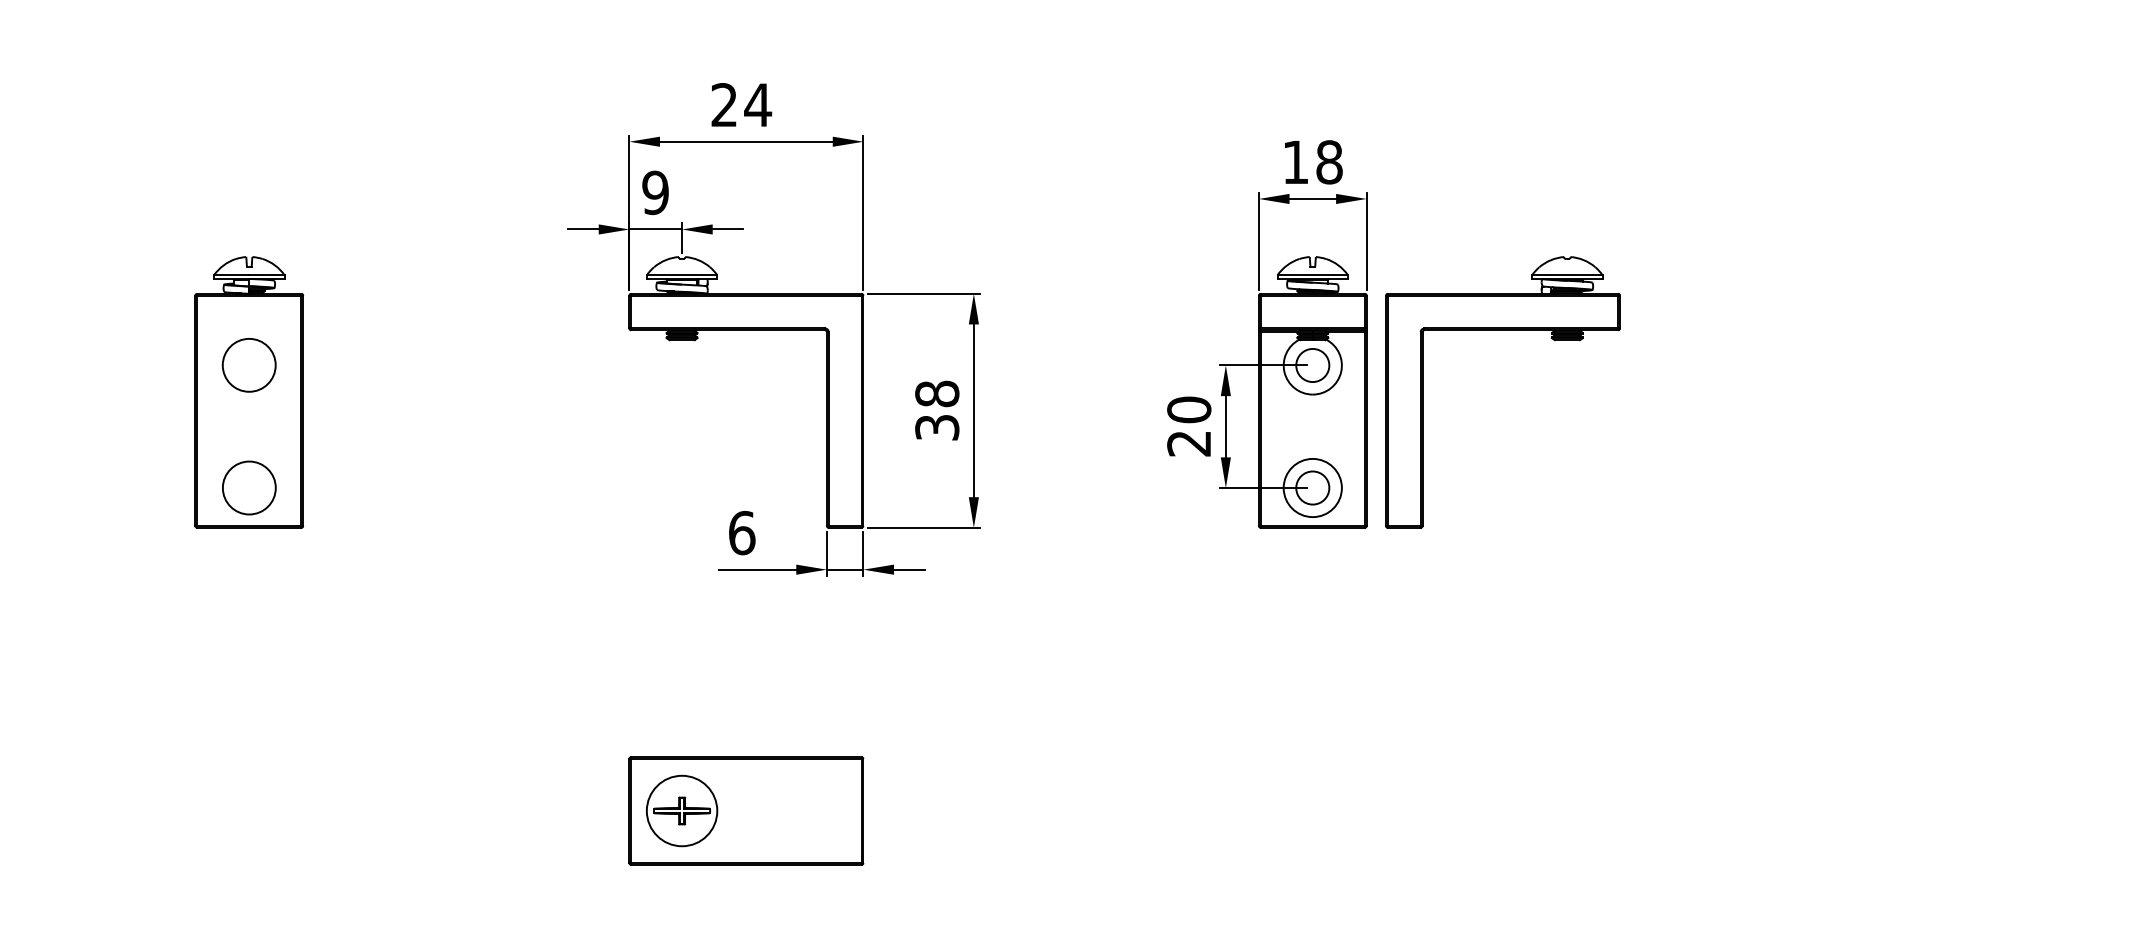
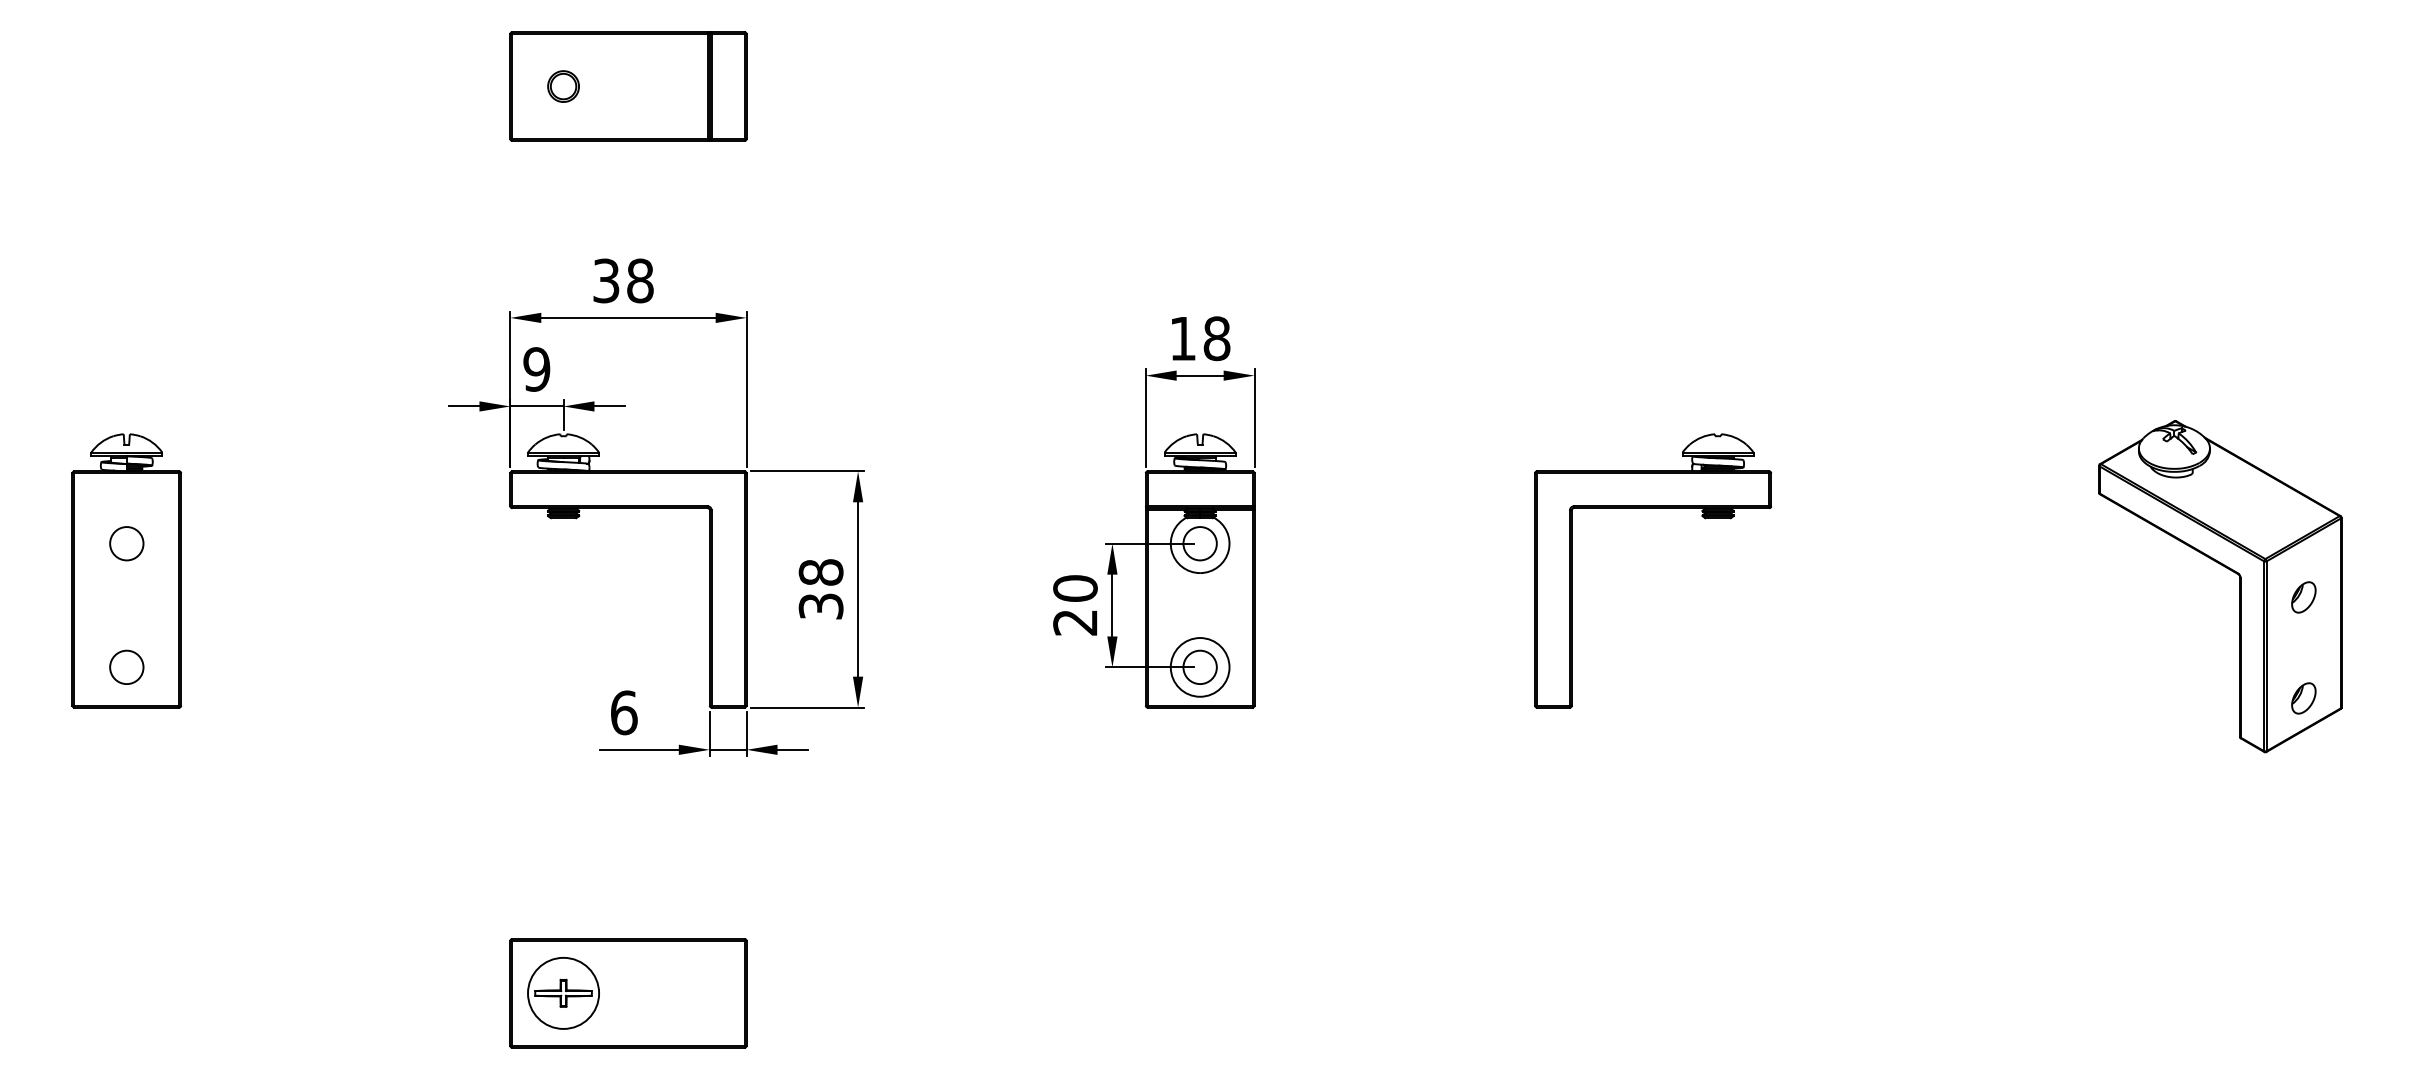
text: (741, 104) -> (623, 280), 24 -> 38
part: (1503, 330) -> (1653, 508), moved
circle: (249, 365) -> (126, 543), size x0.62
circle: (249, 488) -> (126, 667), size x0.62

